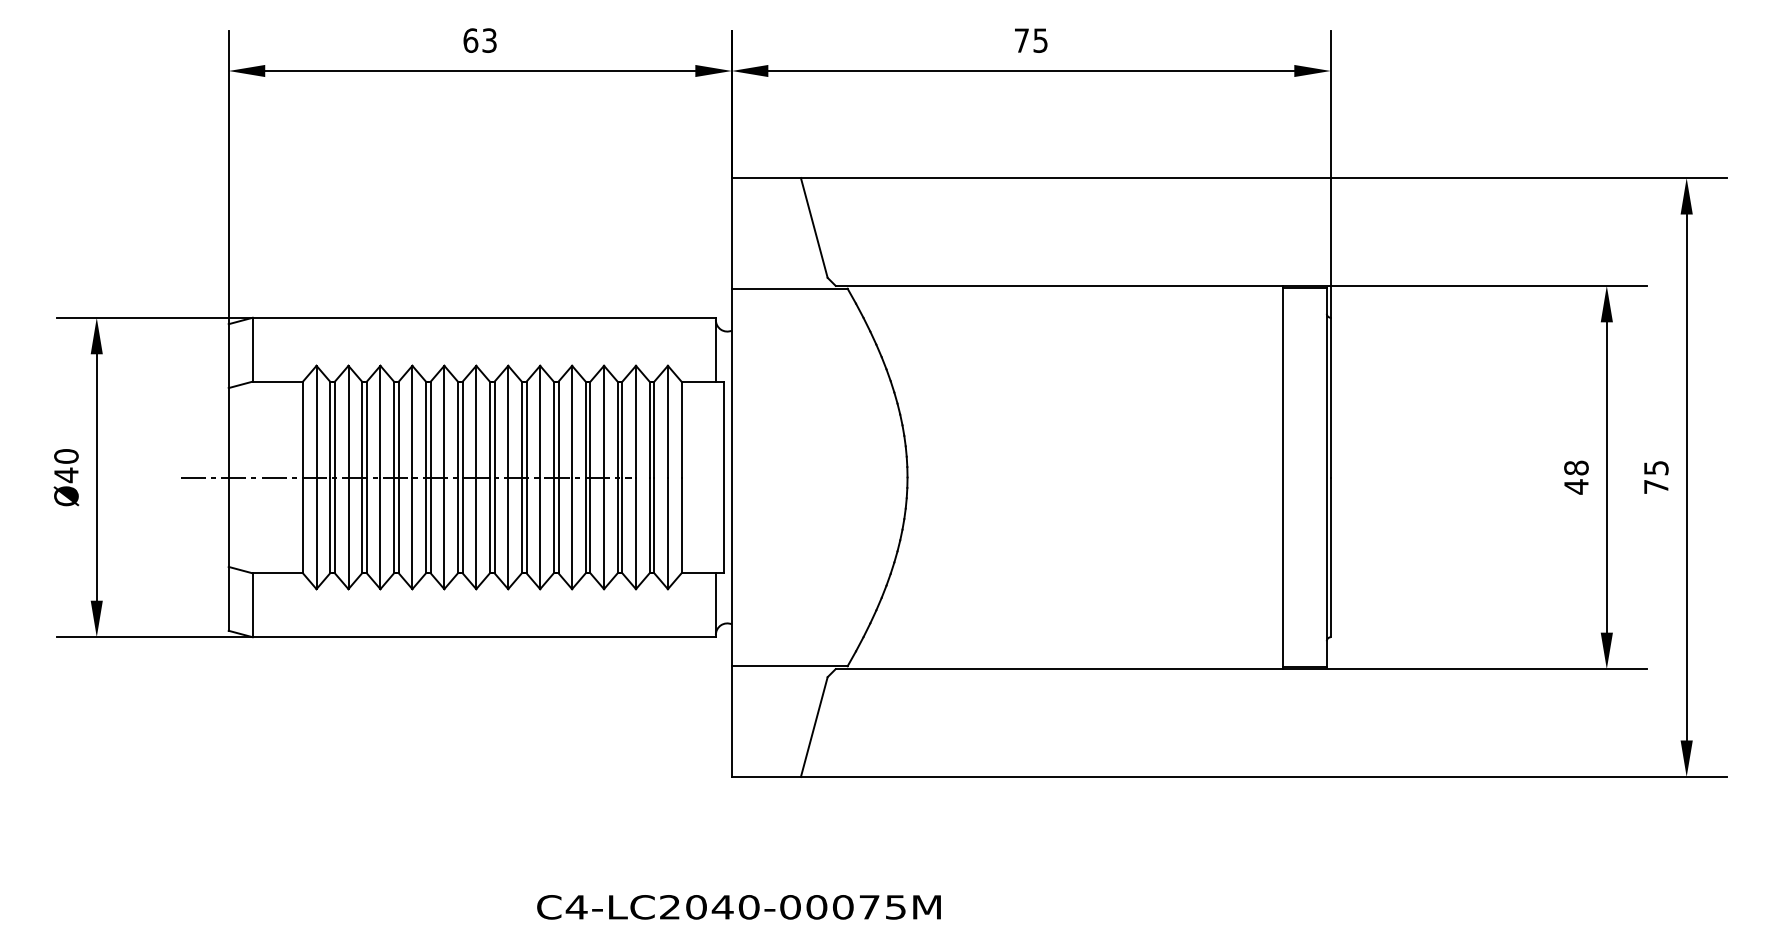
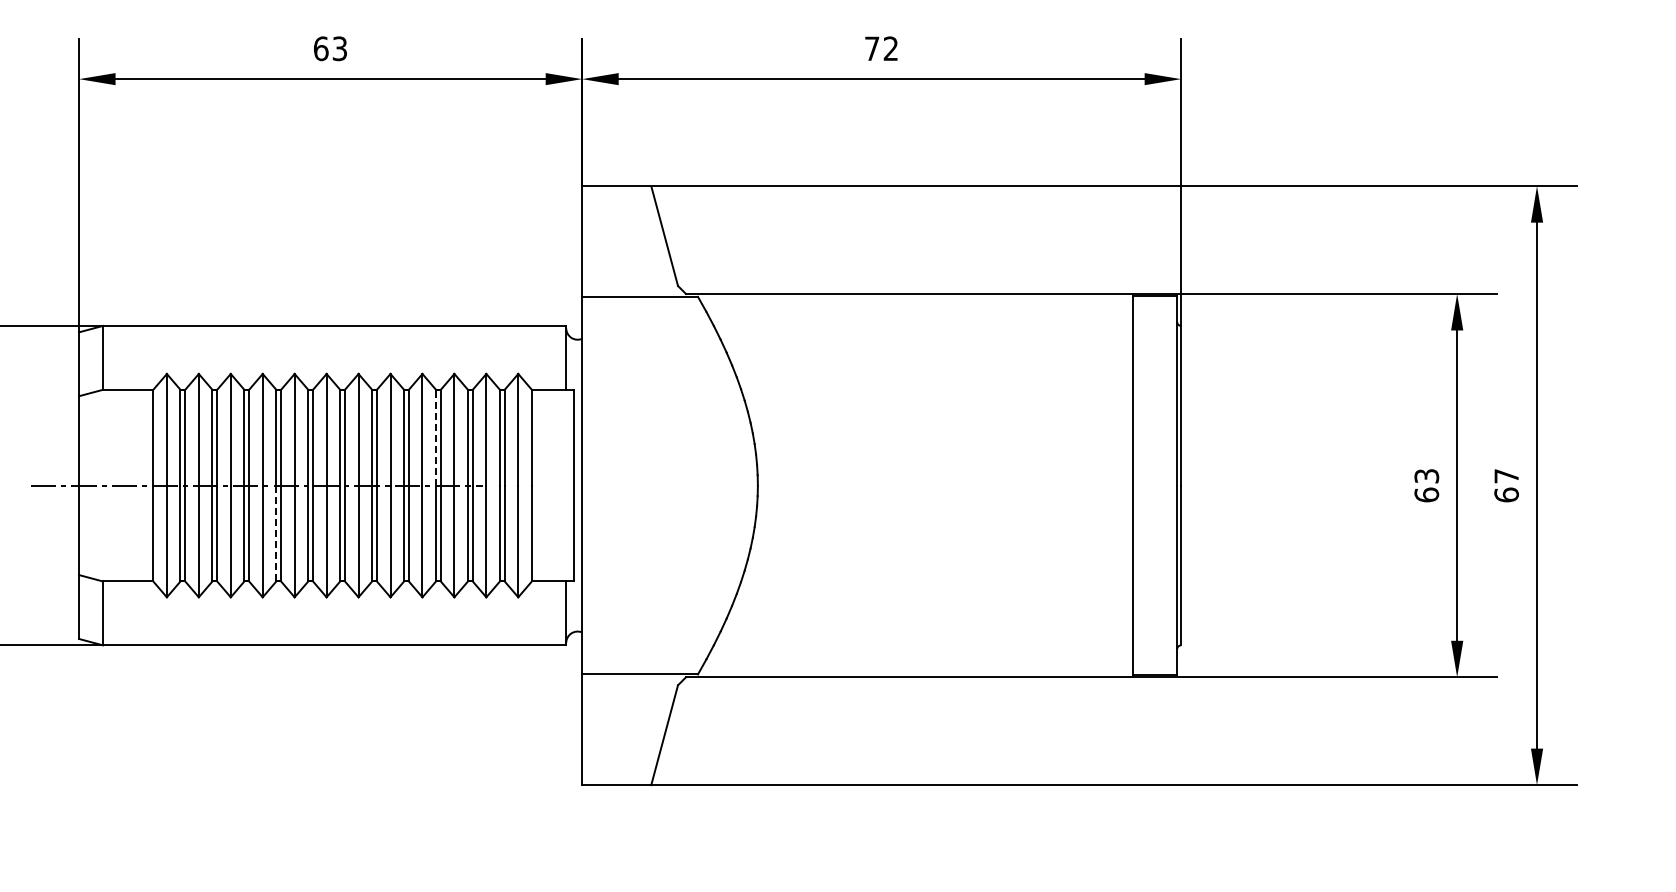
text: (1040, 40) -> (890, 48), 75 -> 72
line: (585, 429) -> (435, 437), solid -> dashed
text: (1576, 477) -> (1426, 485), 48 -> 63
text: (1656, 477) -> (1506, 485), 75 -> 67
line: (425, 525) -> (275, 533), solid -> dashed

